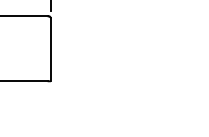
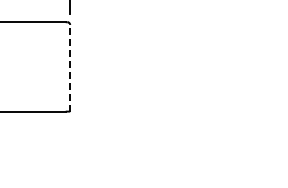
line: (51, 49) -> (70, 67), solid -> dashed

